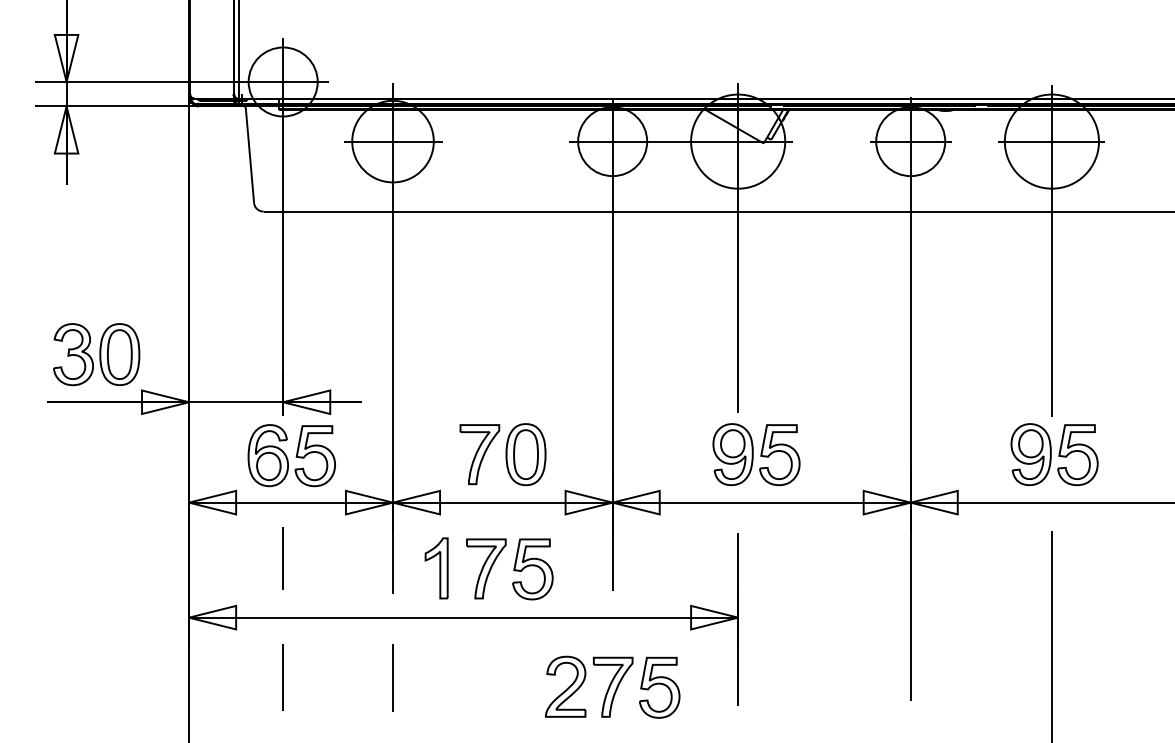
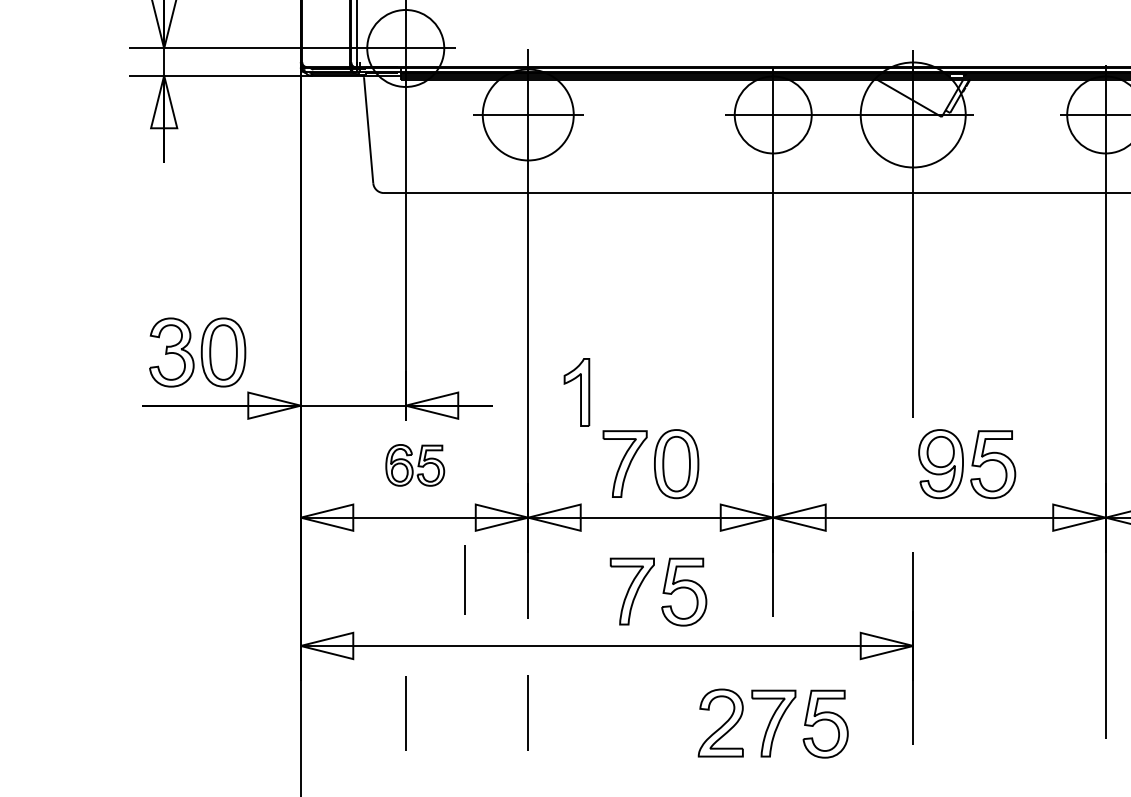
part: (756, 454) -> (967, 463), moved
part: (291, 455) -> (415, 465), size x0.6
line: (282, 558) -> (464, 579), moved
part: (436, 568) -> (576, 392), moved

